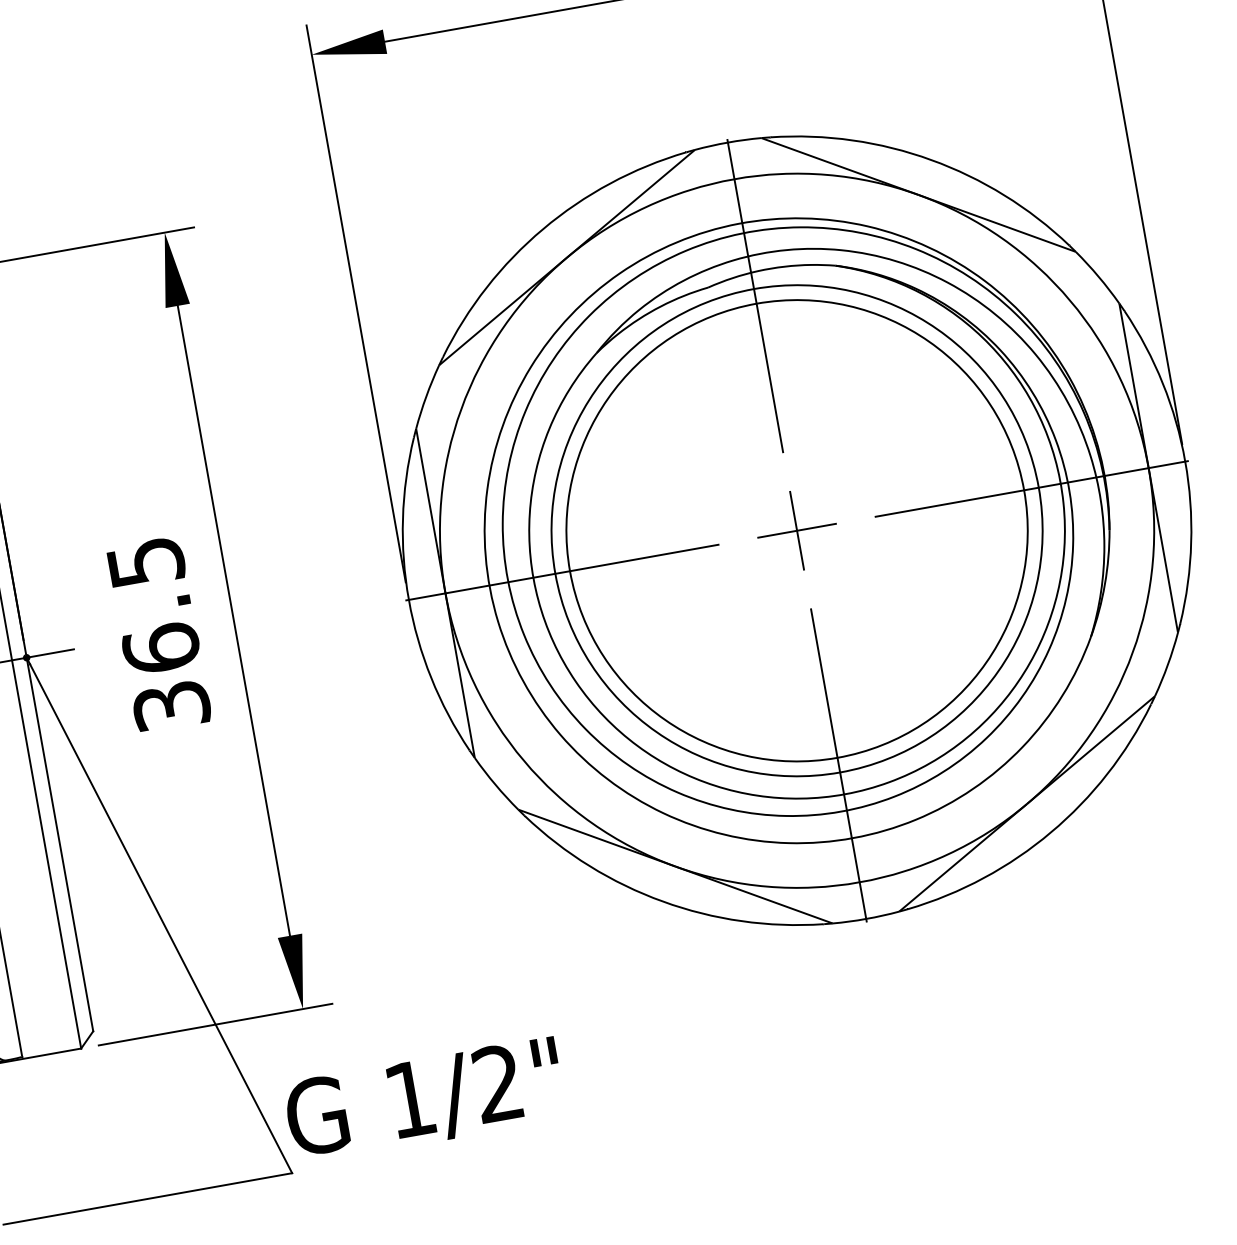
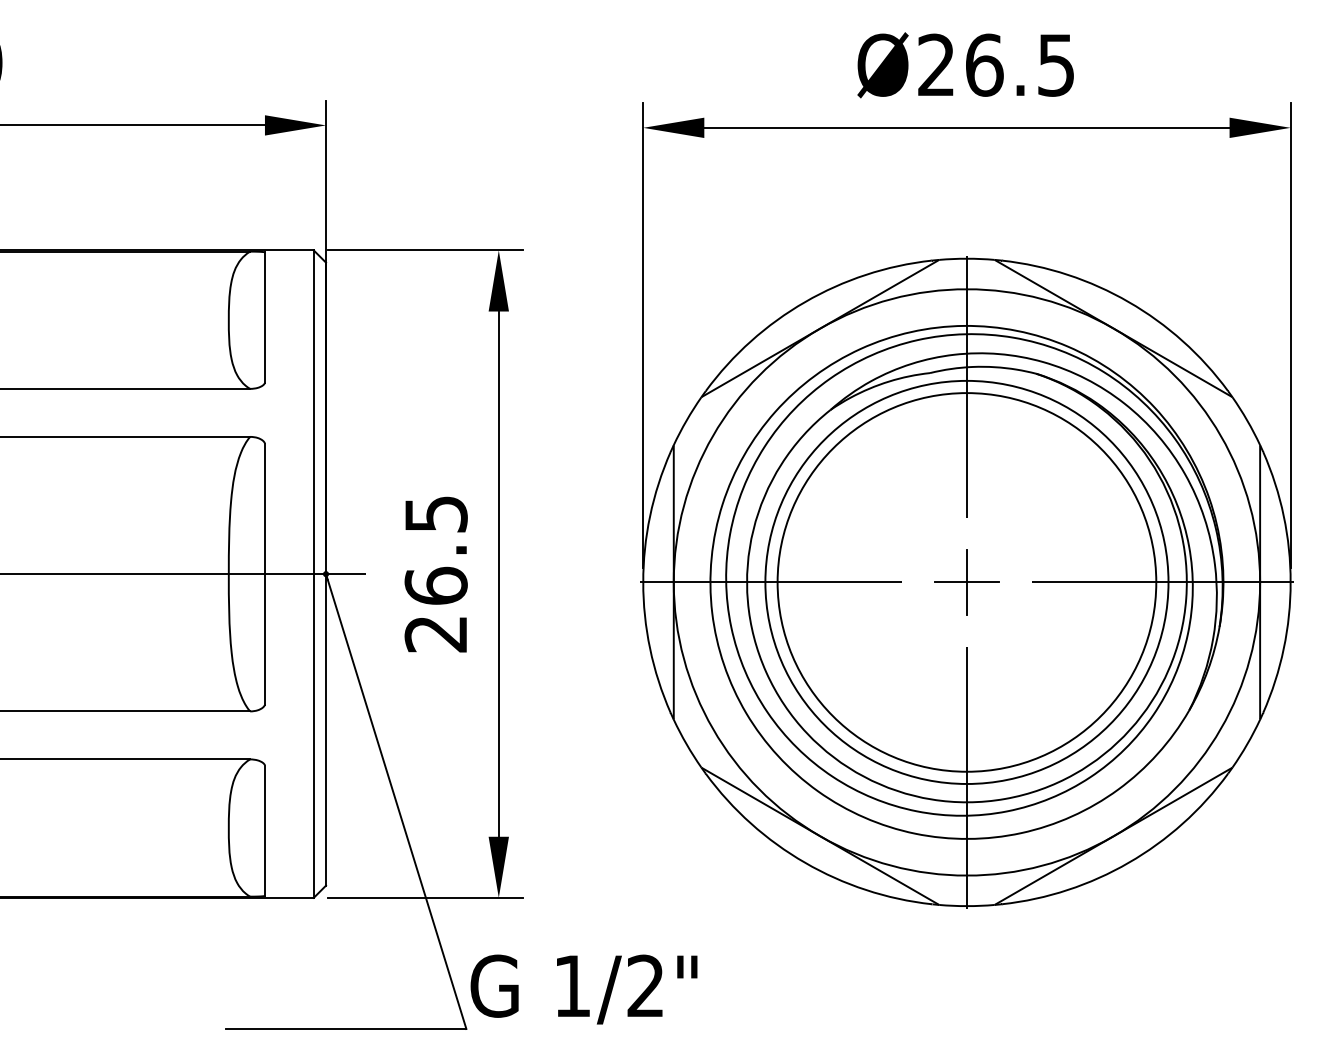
text: (170, 706) -> (435, 634), 36.5 -> 26.5

